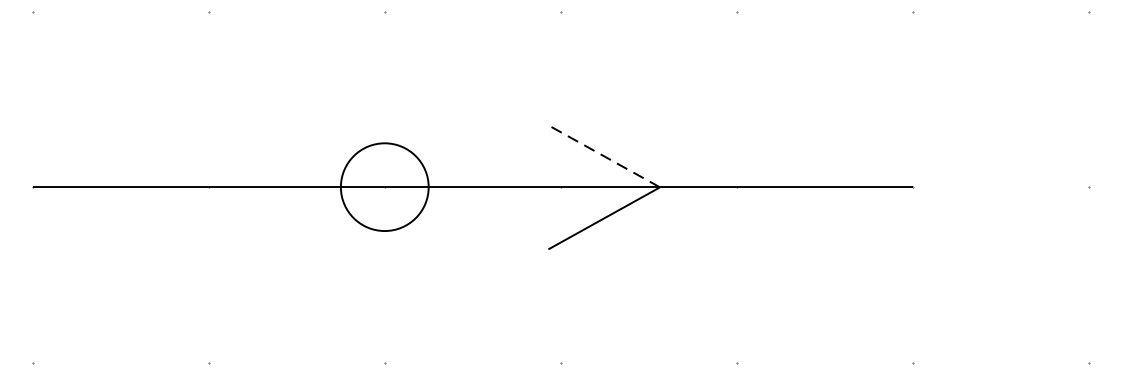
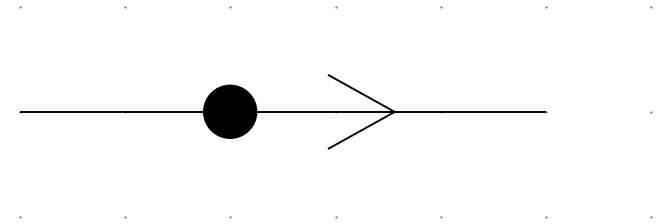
line: (602, 156) -> (360, 93), dashed -> solid
fill: (383, 186) -> (229, 111), added

